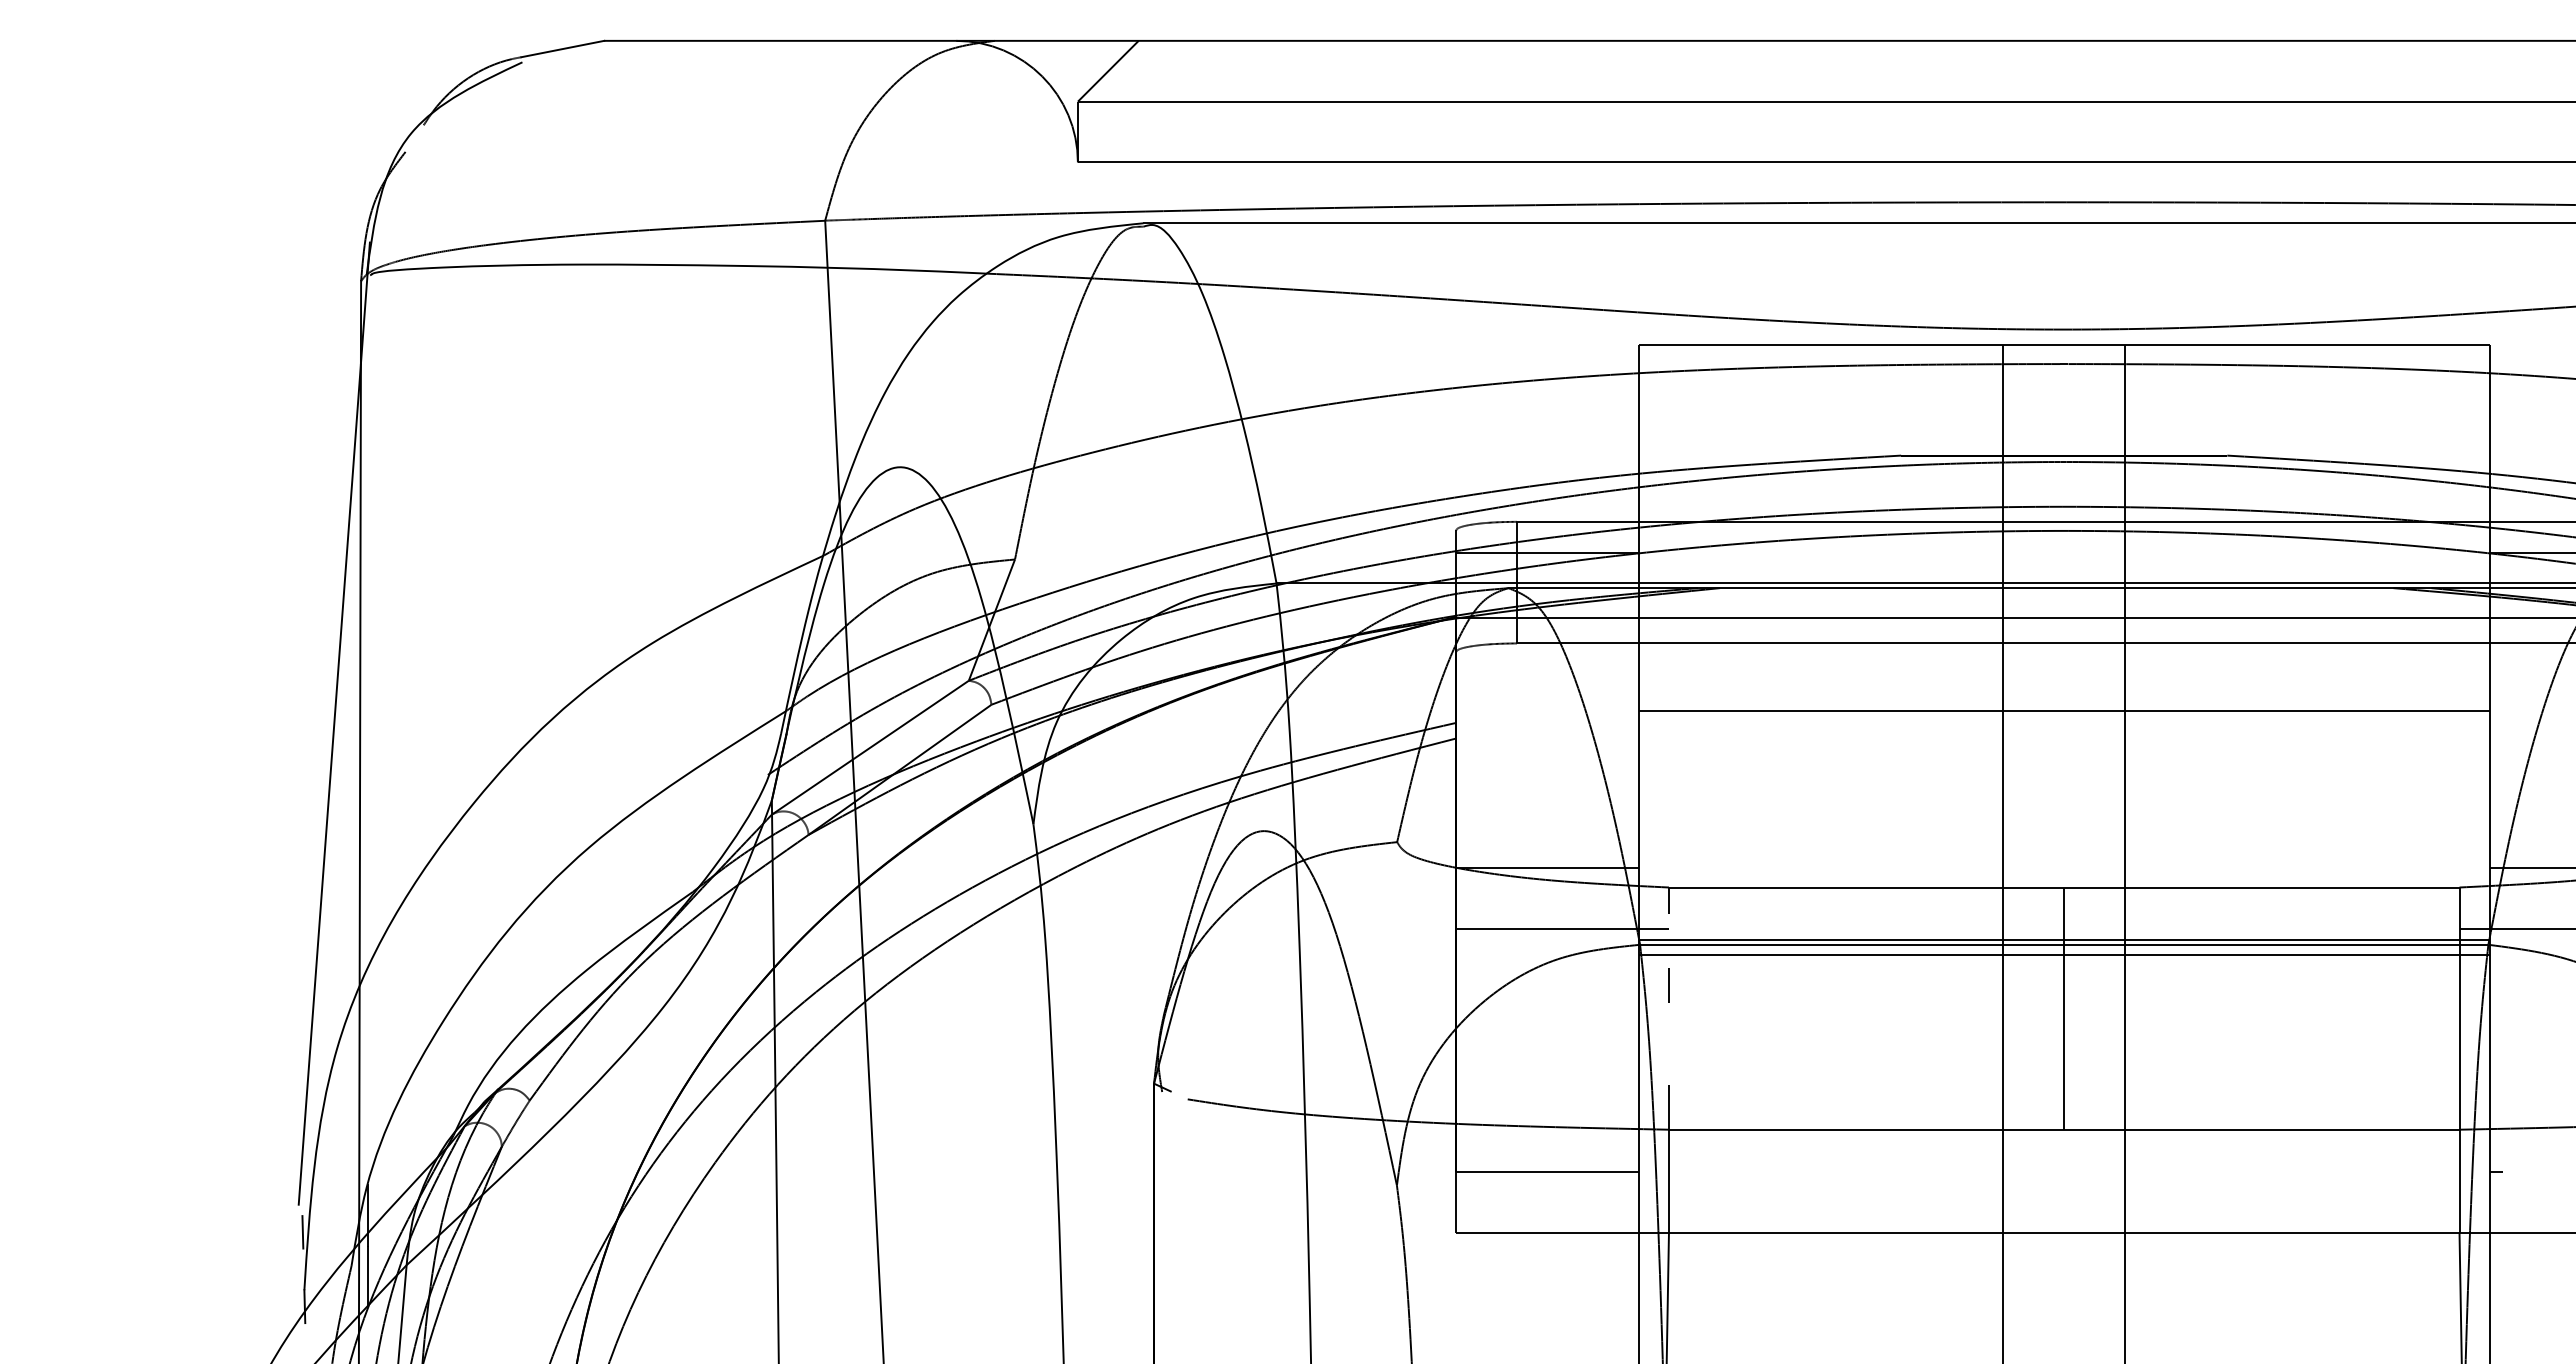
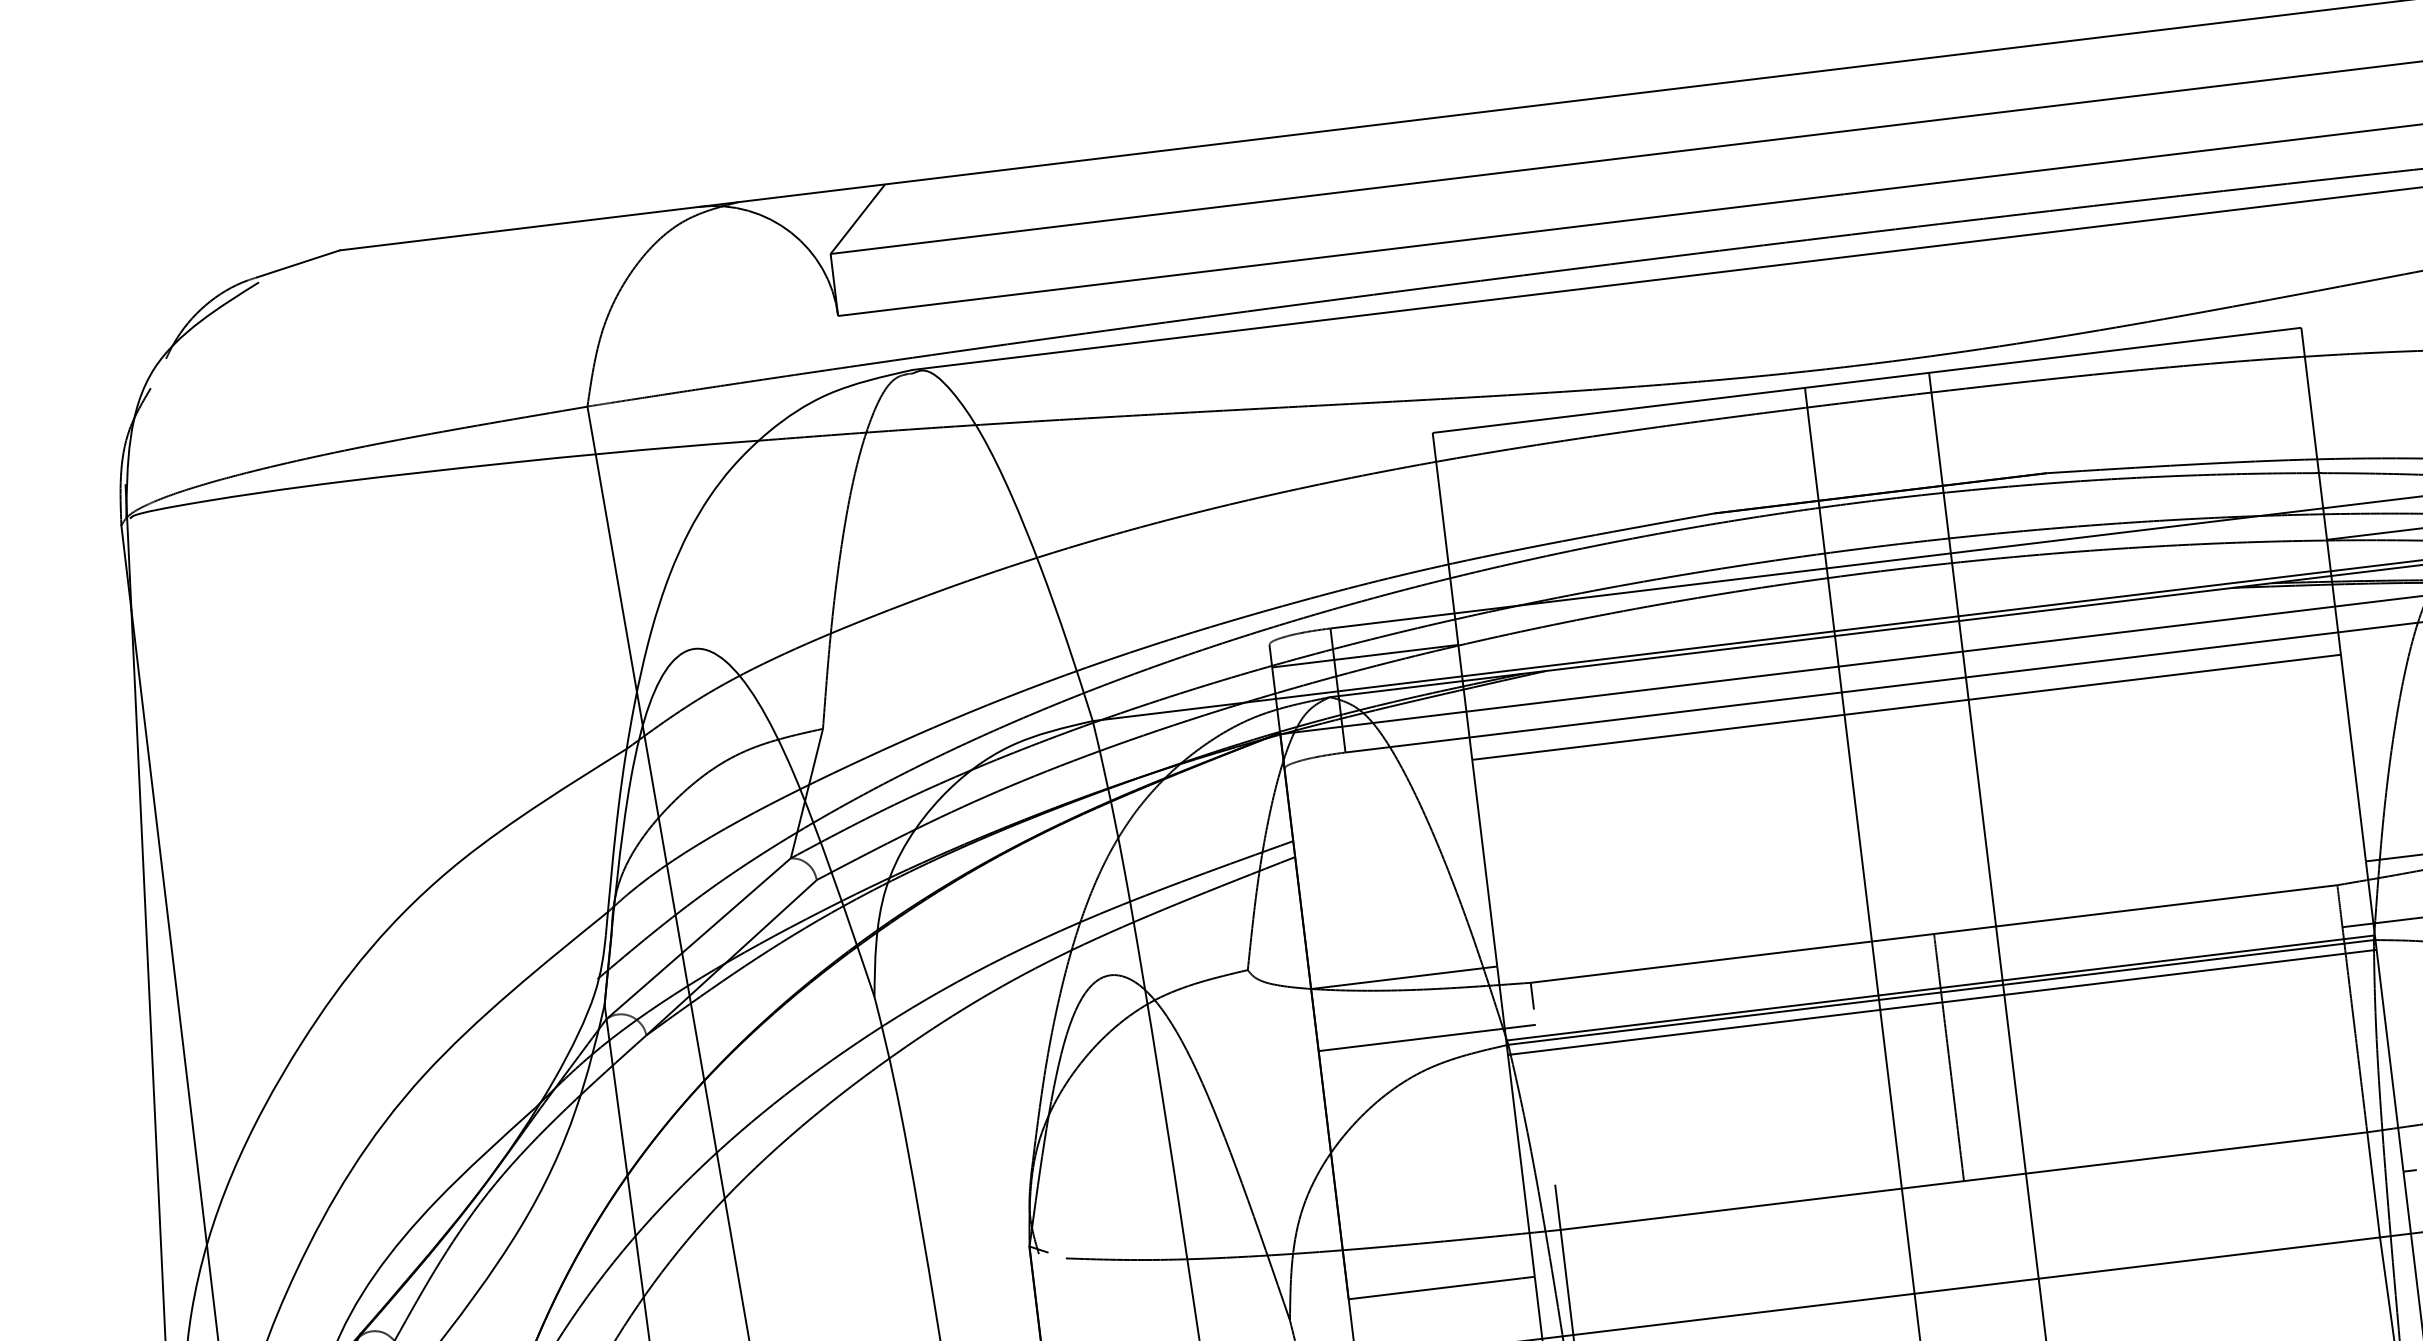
line: (2063, 711) -> (1905, 707), moved
line: (1668, 985) -> (1542, 1082), removed

